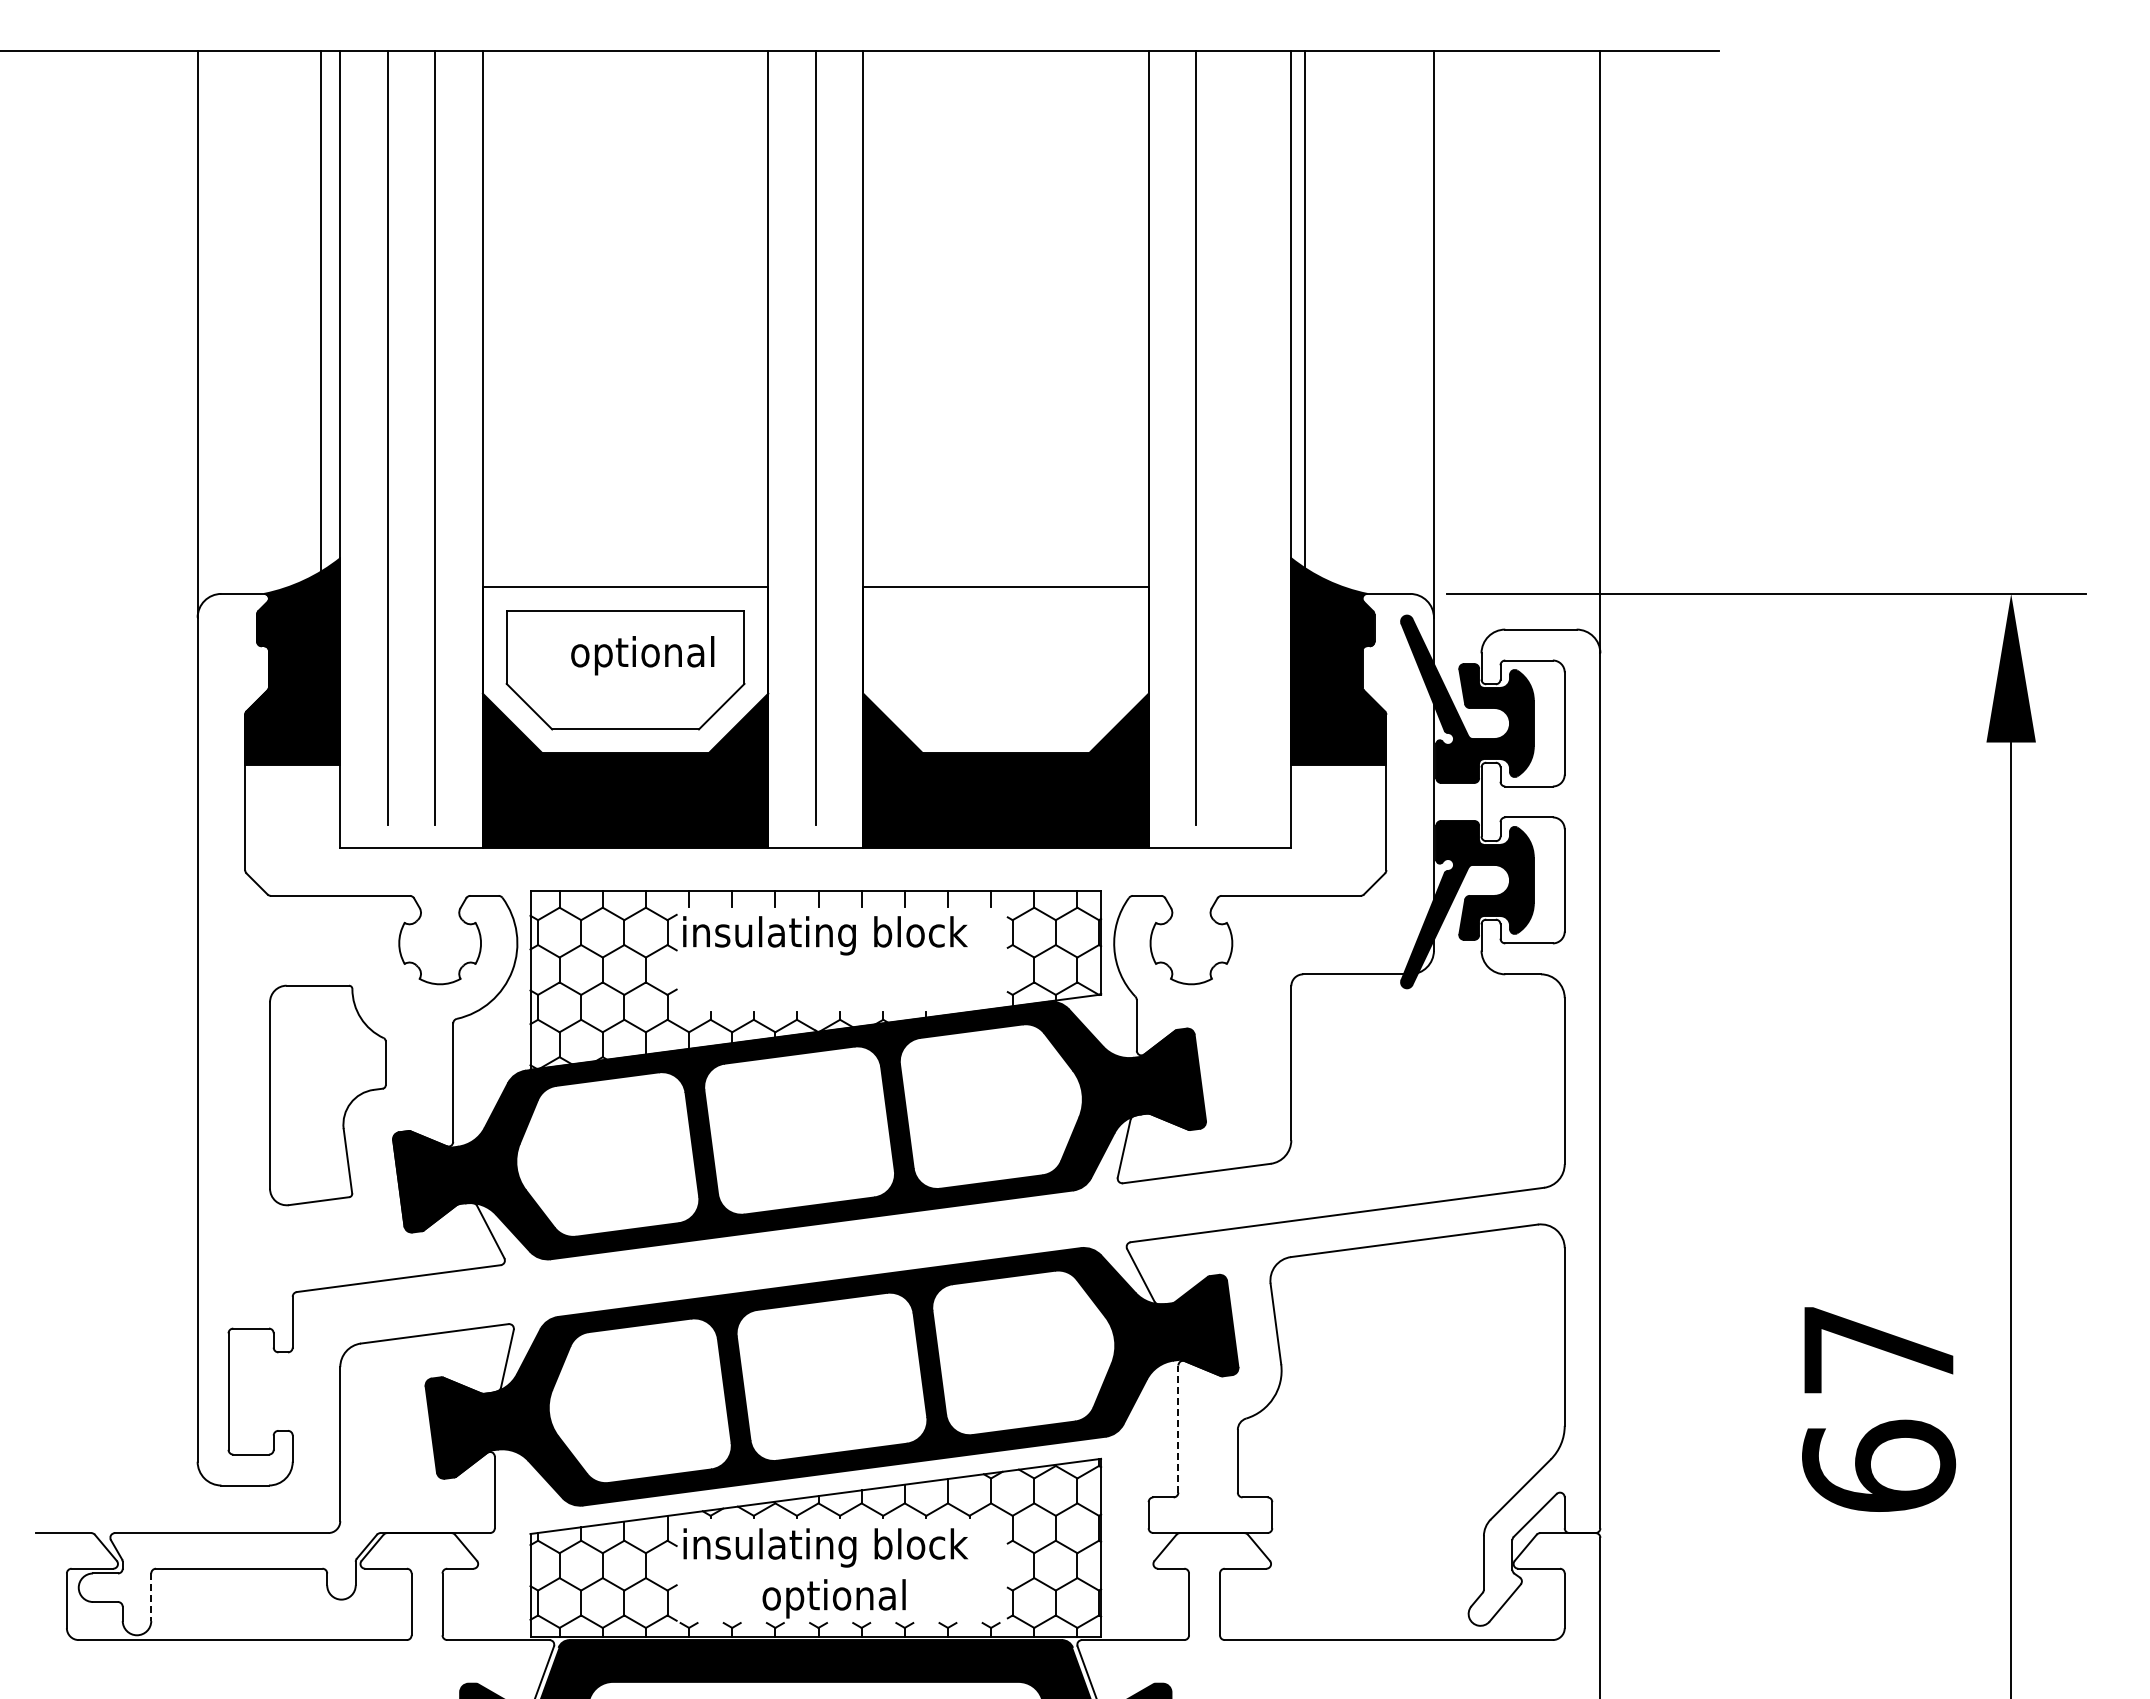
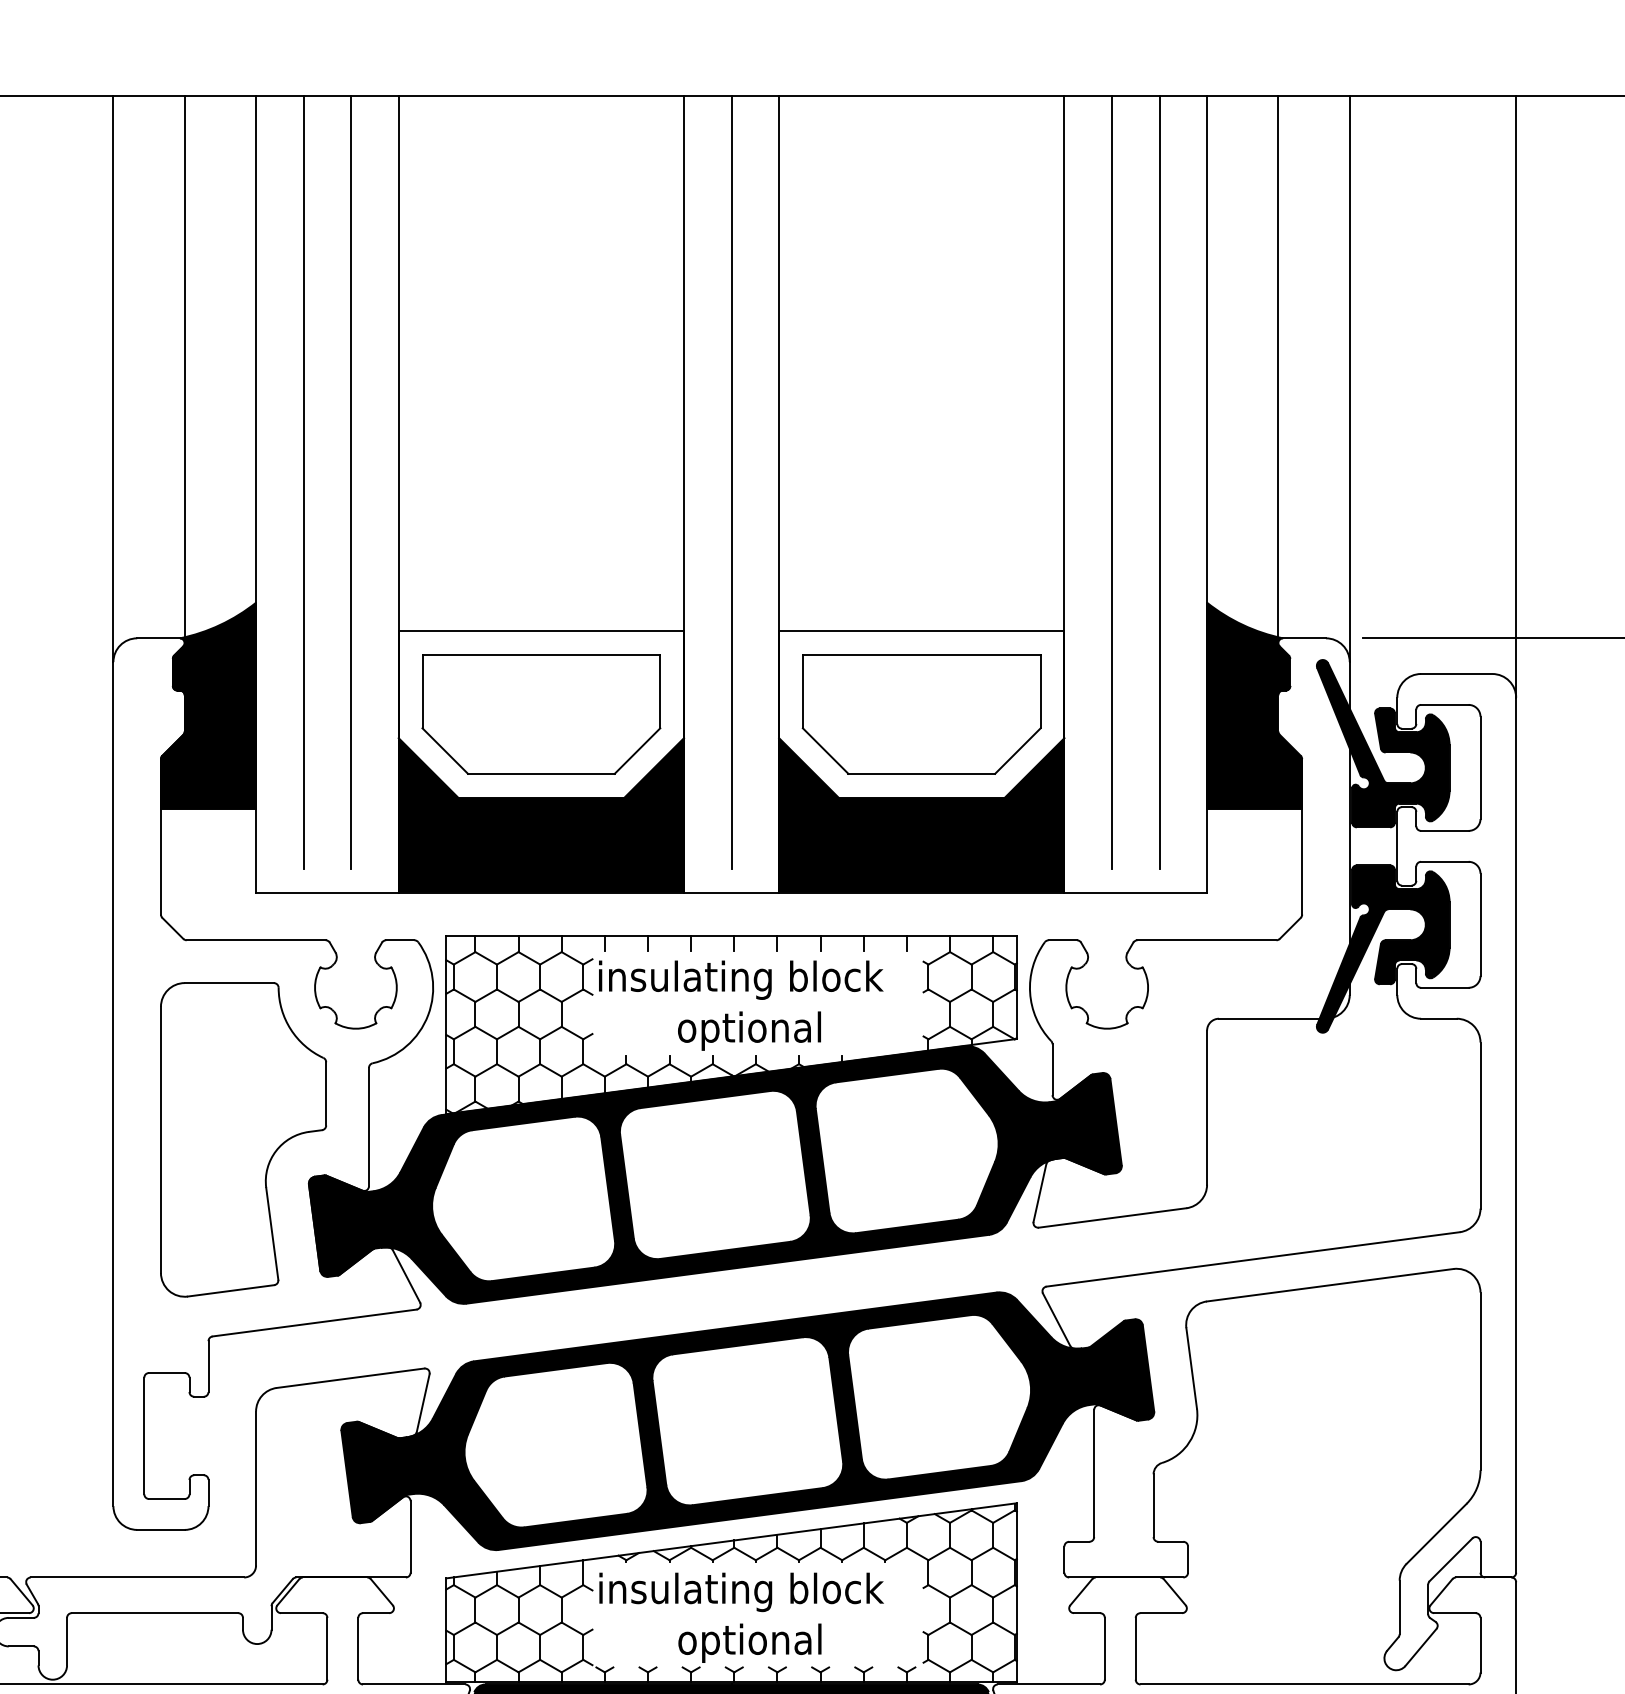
line: (320, 324) -> (184, 368), moved
line: (1304, 324) -> (1278, 368), moved
line: (1243, 437) -> (1159, 481), added
text: (642, 655) -> (749, 1030), moved
part: (1005, 670) -> (921, 714), added
part: (327, 1095) -> (243, 1139), size x1.43
line: (1178, 1429) -> (1094, 1473), dashed -> solid
line: (151, 1597) -> (67, 1641), dashed -> solid

